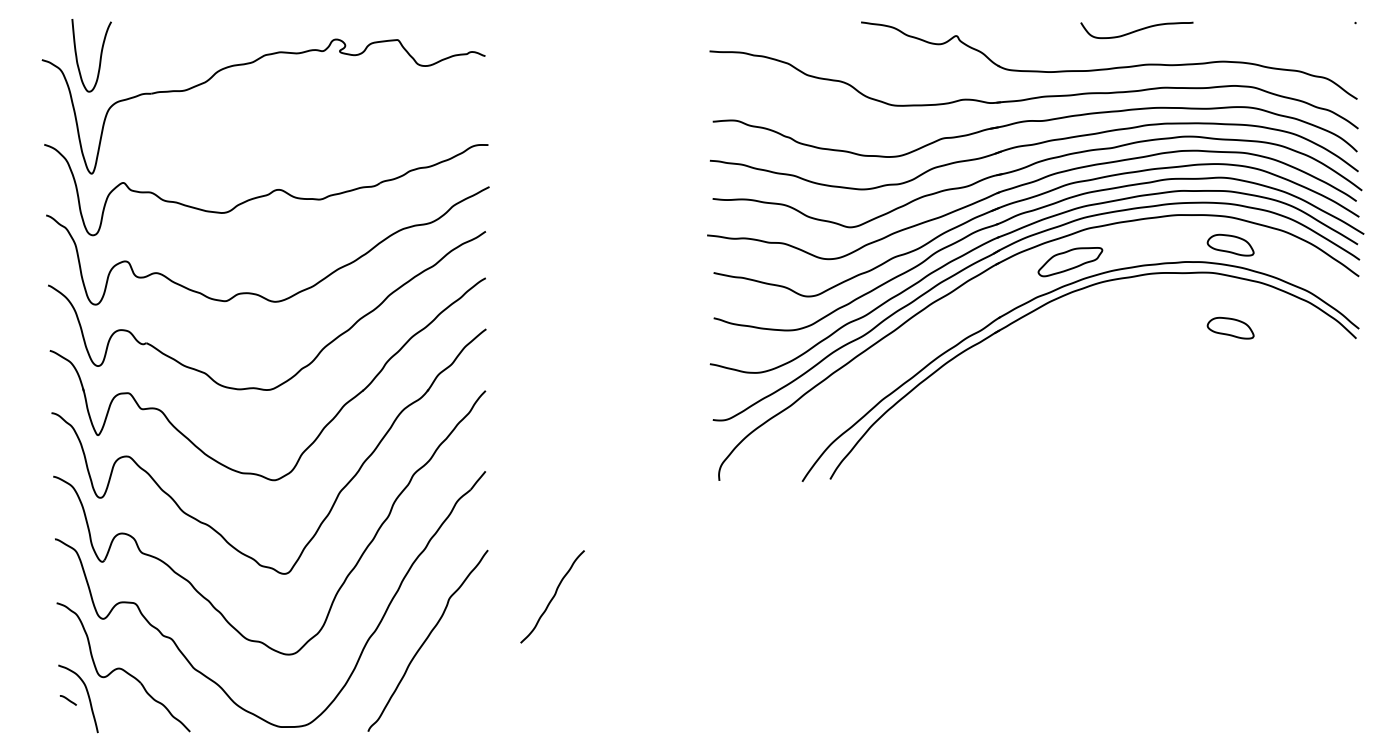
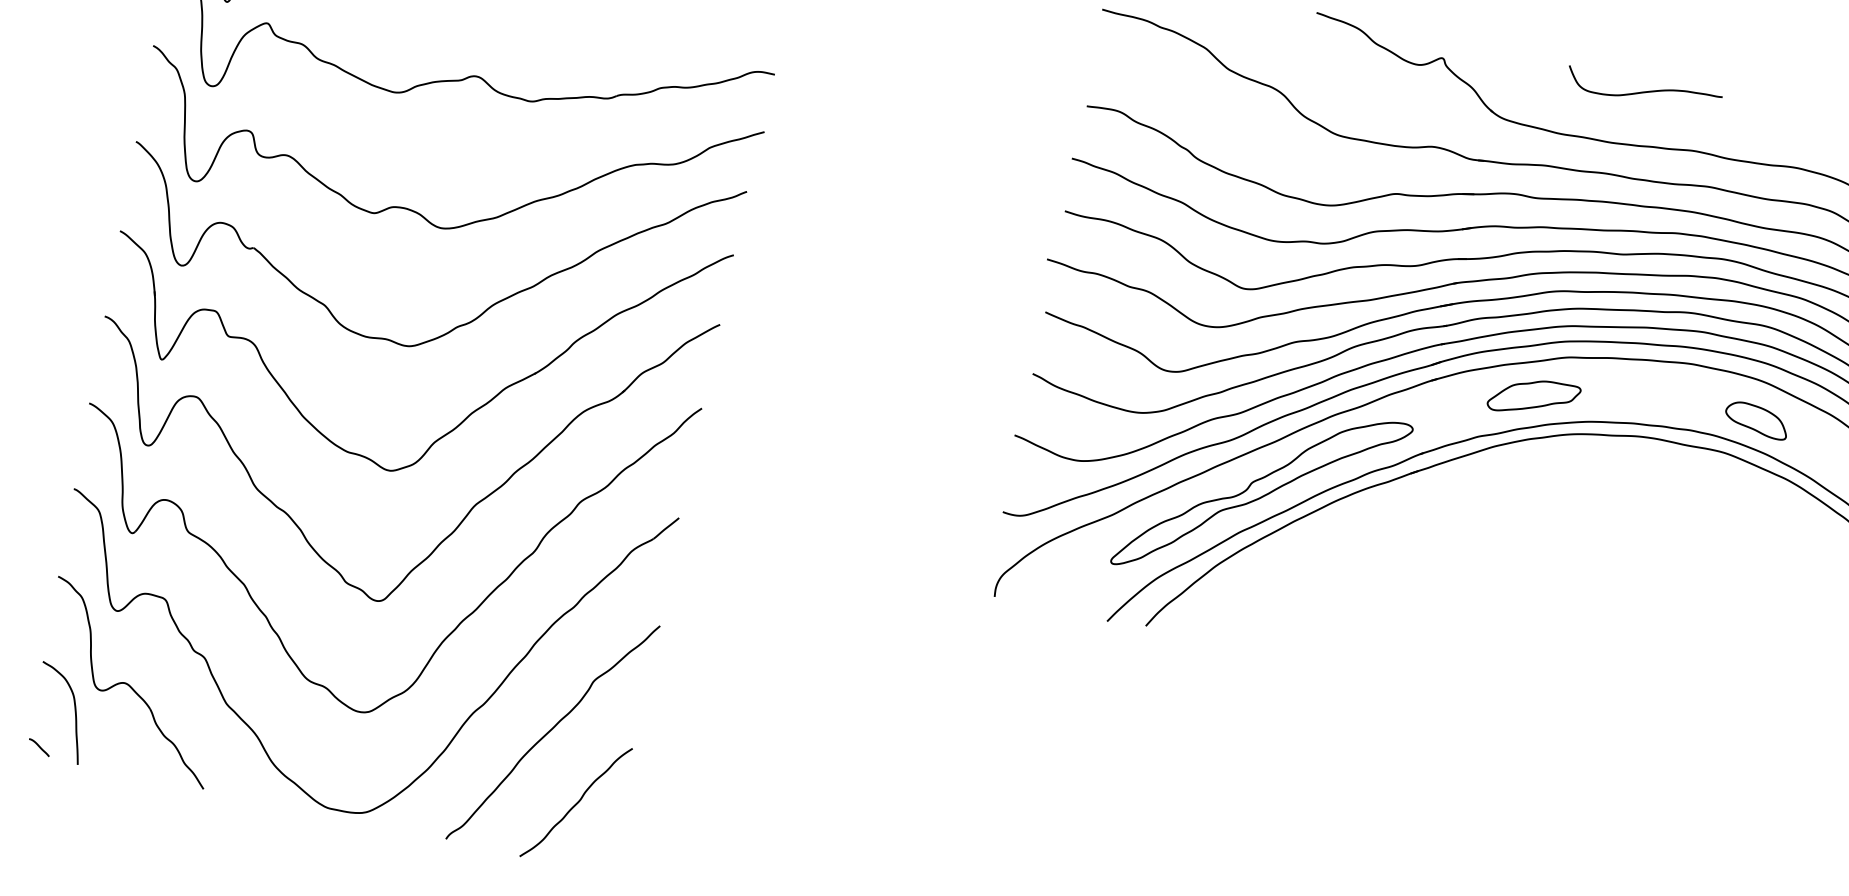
curve: (1136, 30) -> (1642, 91), moved
part: (1230, 327) -> (1733, 532), removed
part: (892, 369) -> (1261, 494), added
curve: (552, 596) -> (576, 802), moved
line: (67, 700) -> (38, 747), moved

